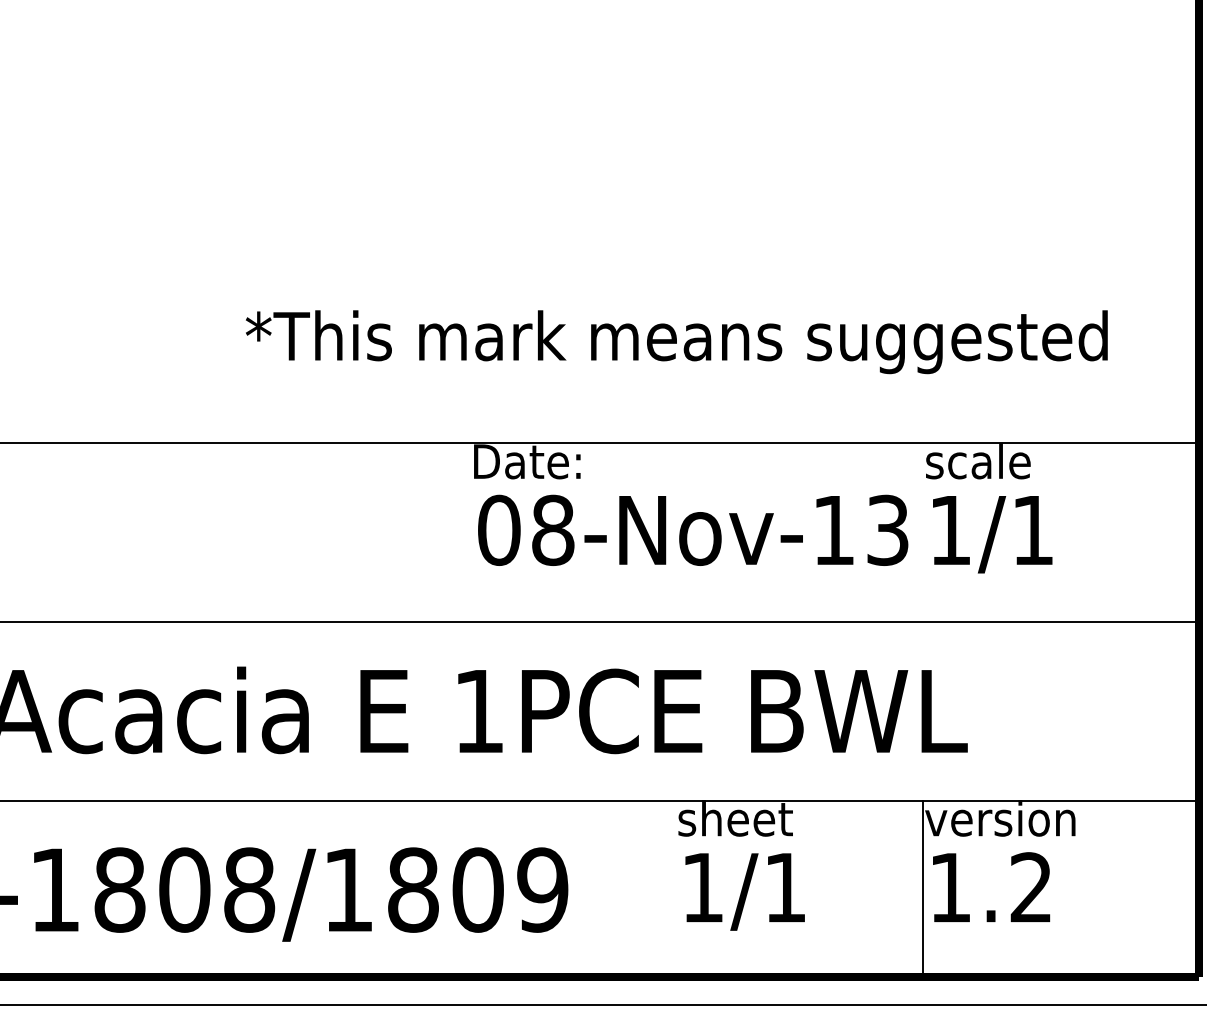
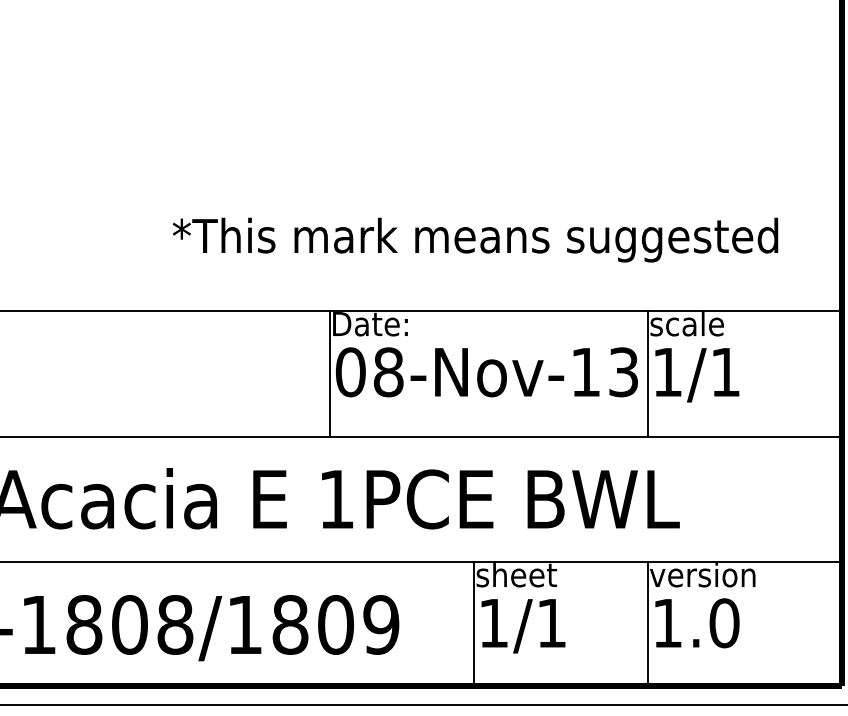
line: (469, 532) -> (329, 373), added
line: (922, 532) -> (648, 373), added
text: (1031, 887) -> (724, 623), 1.2 -> 1.0
line: (675, 889) -> (474, 624), added

